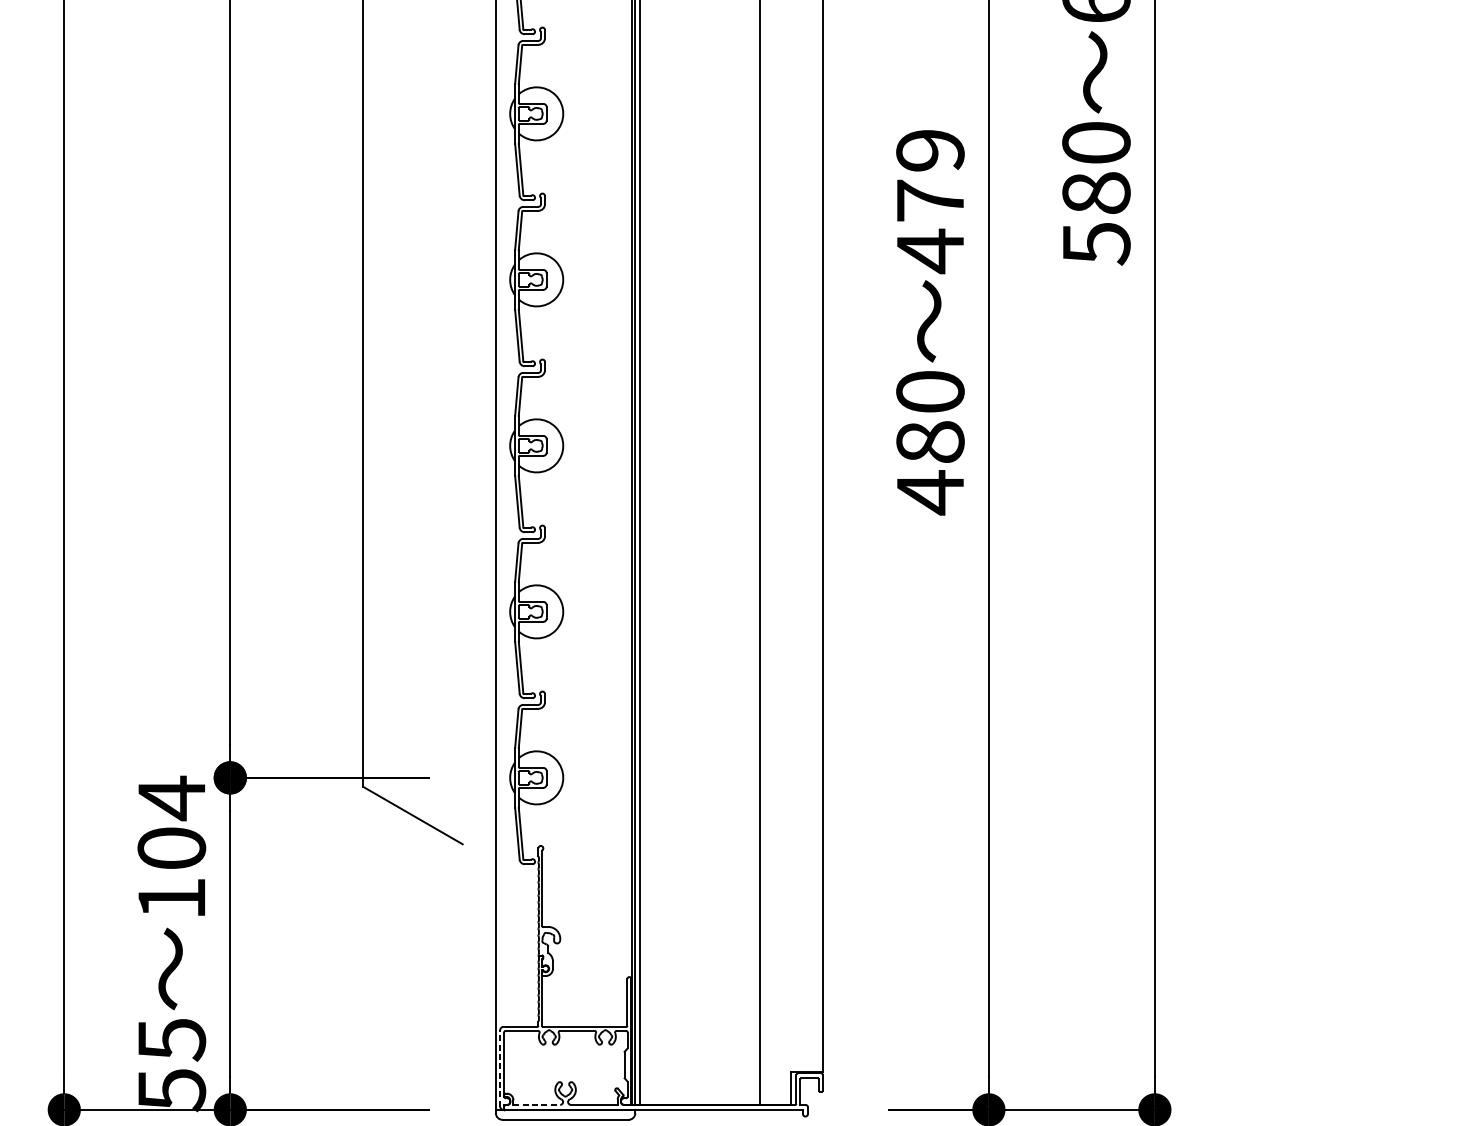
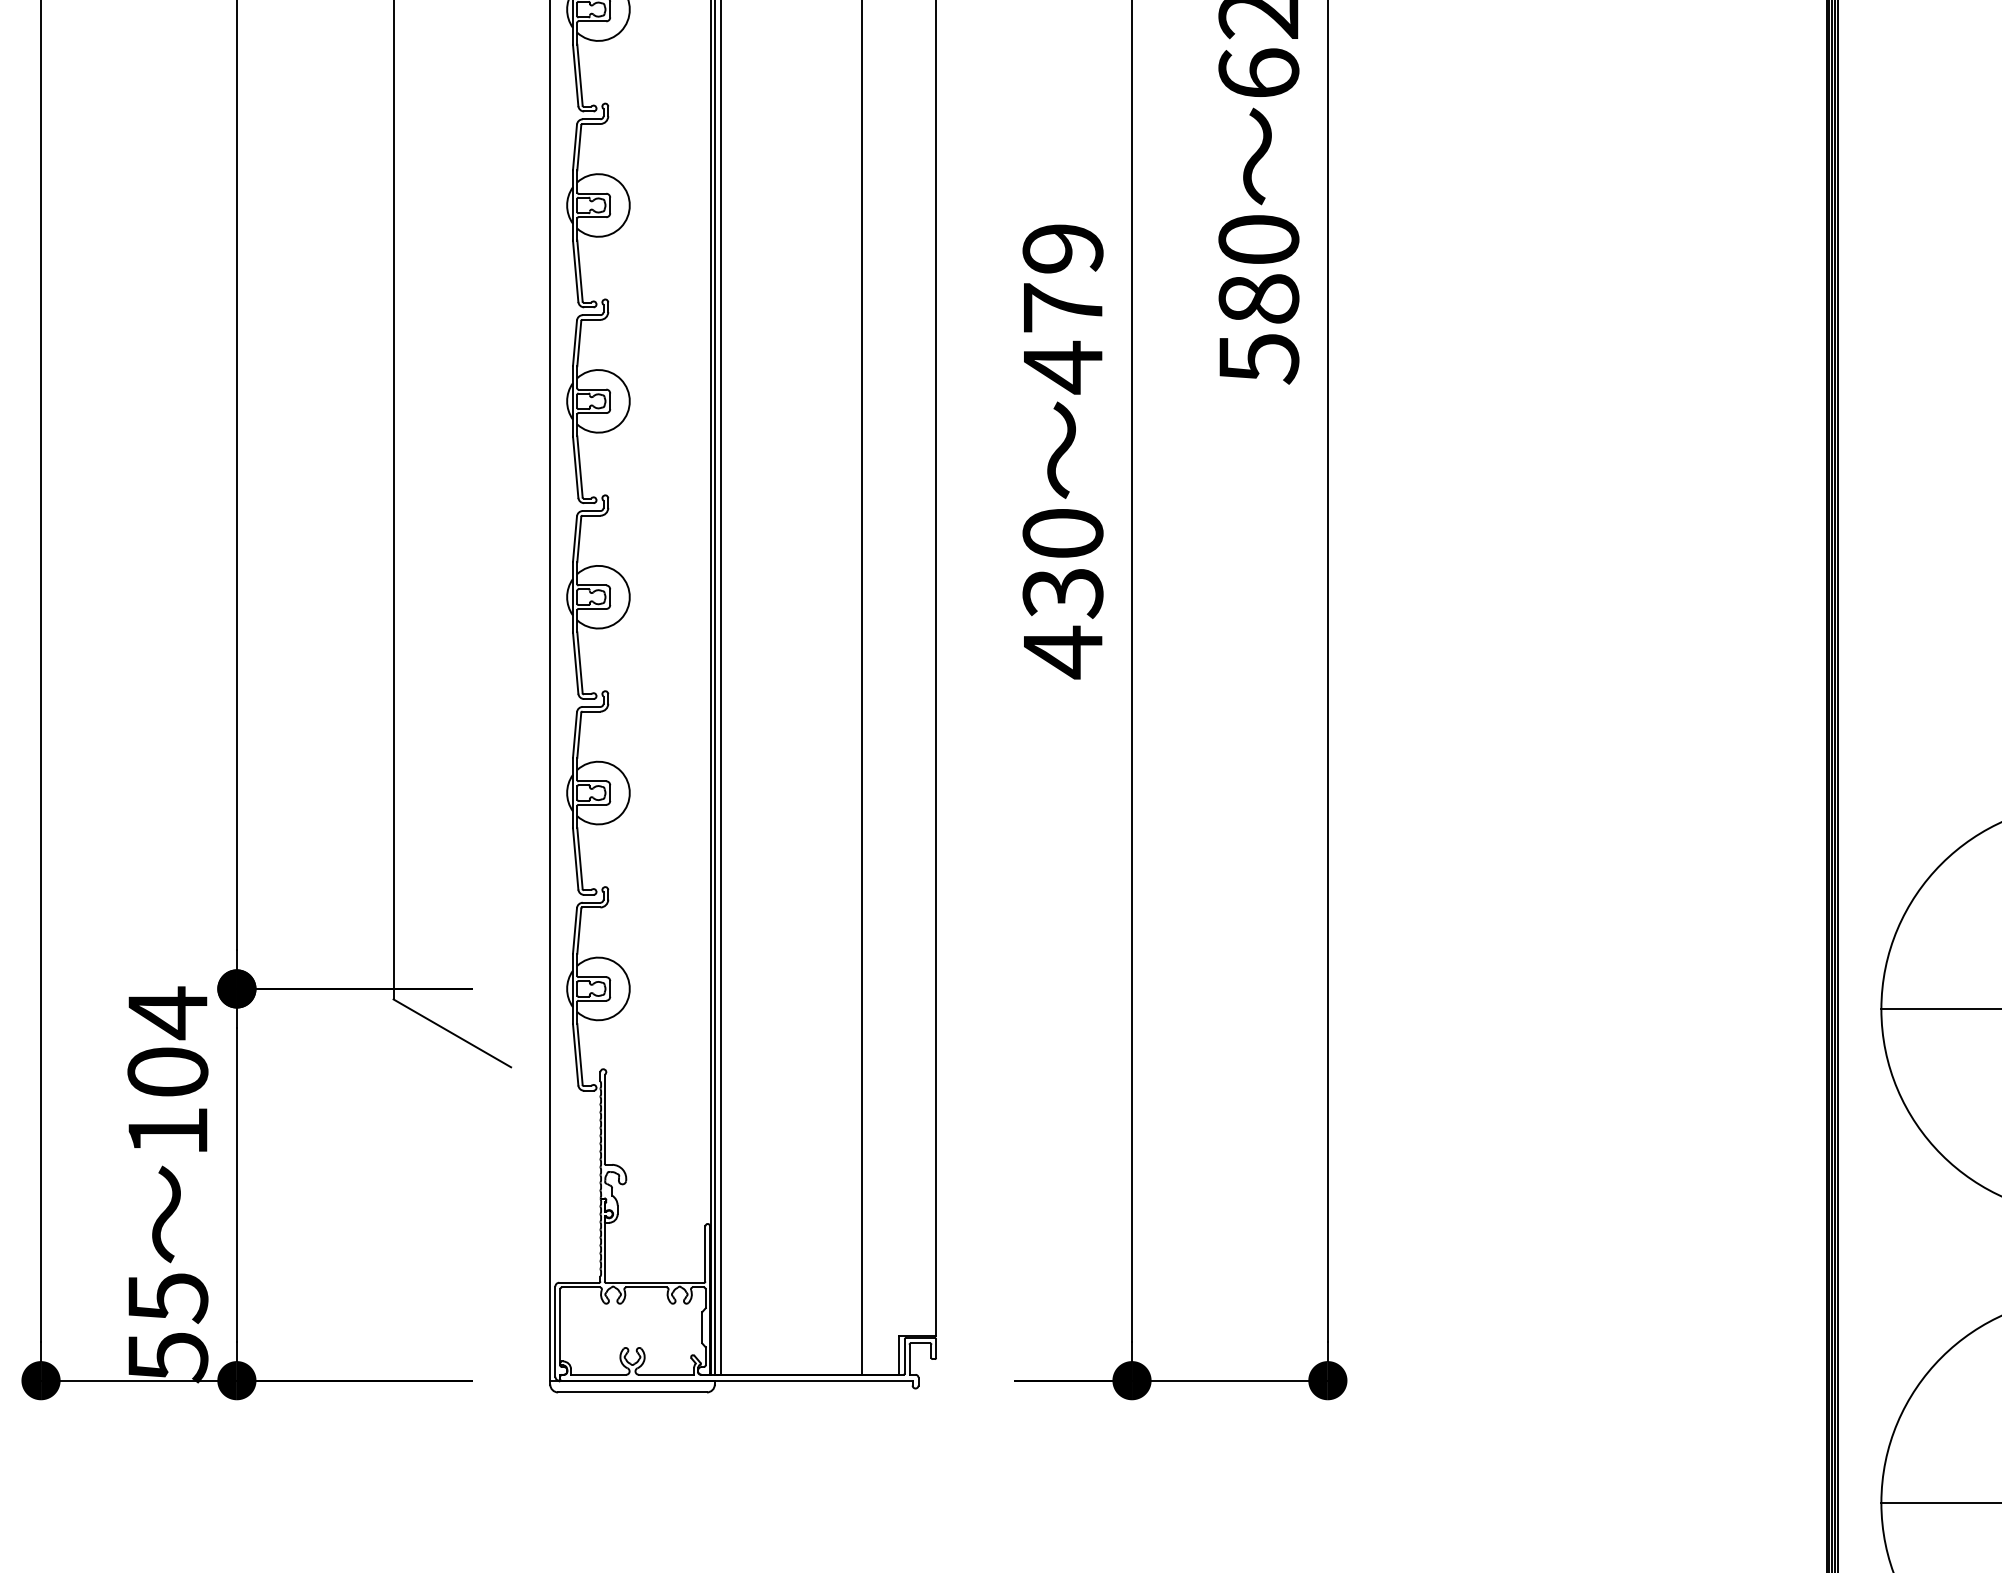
text: (929, 442) -> (1062, 593), 480 -> 430
line: (500, 1068) -> (555, 1331), dashed -> solid
line: (536, 1104) -> (598, 1374), dashed -> solid

